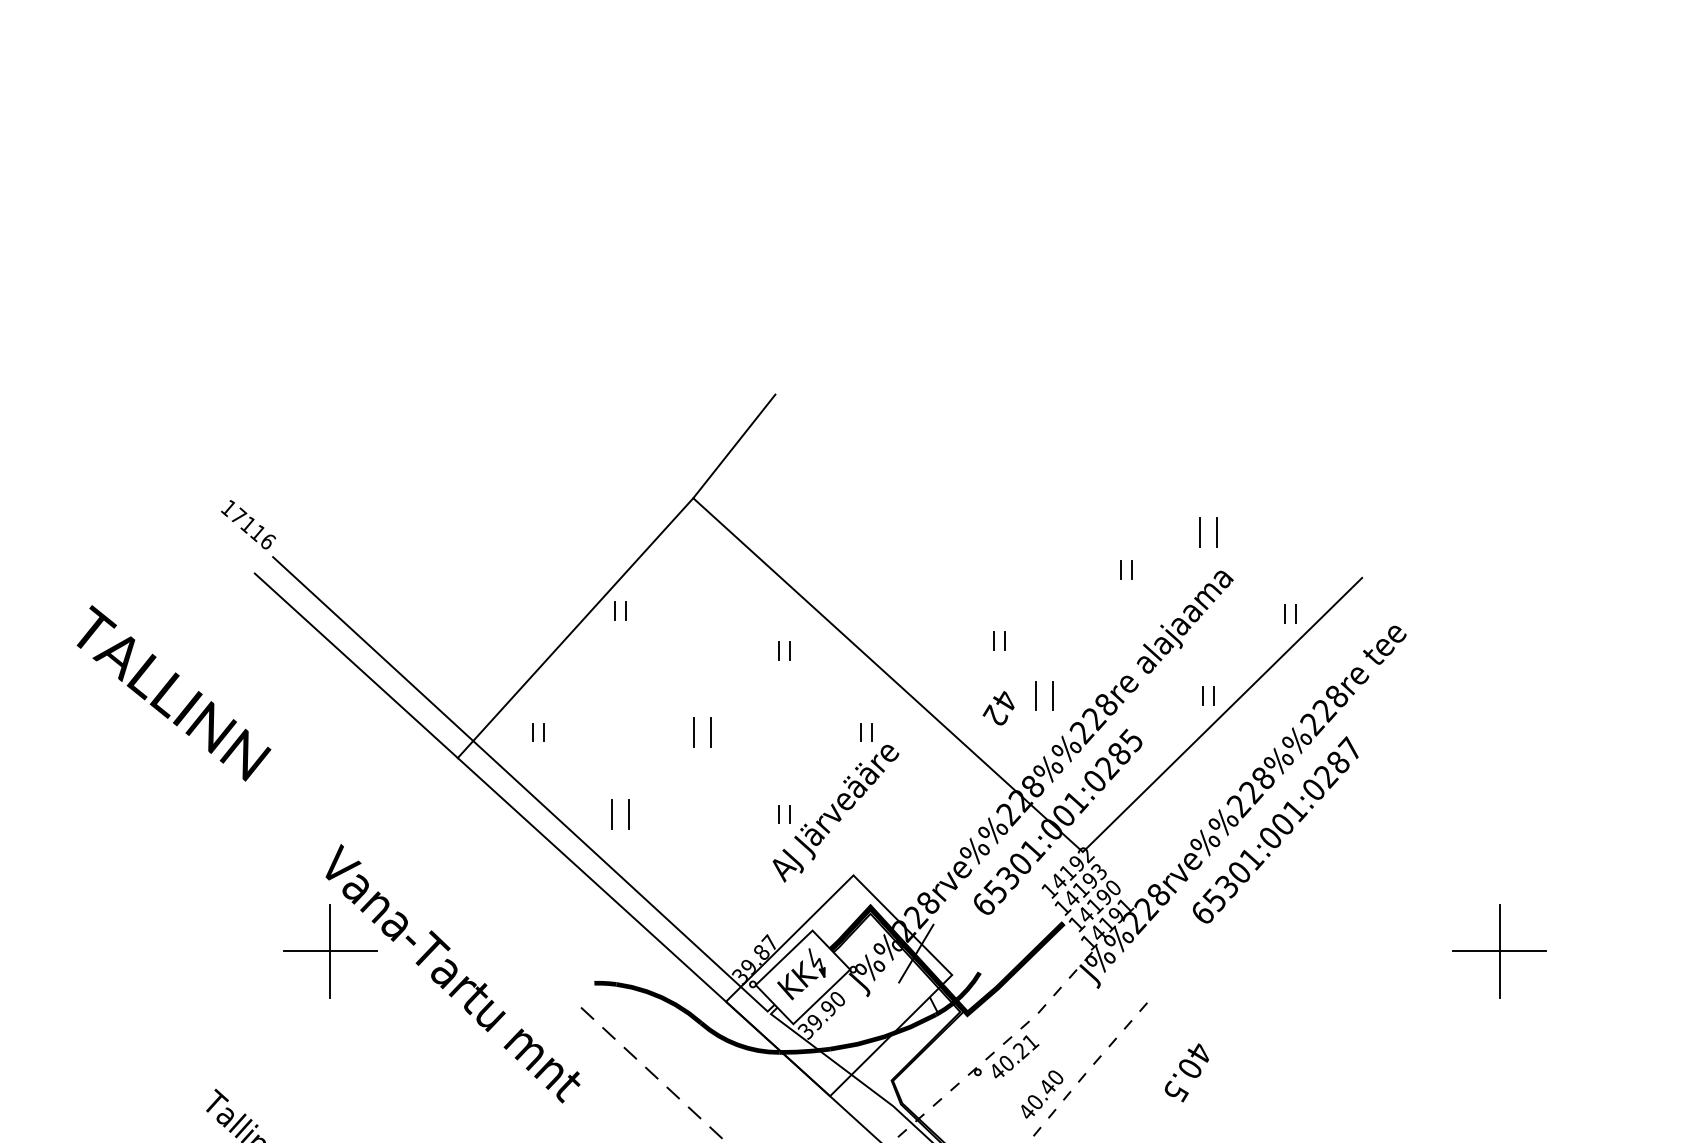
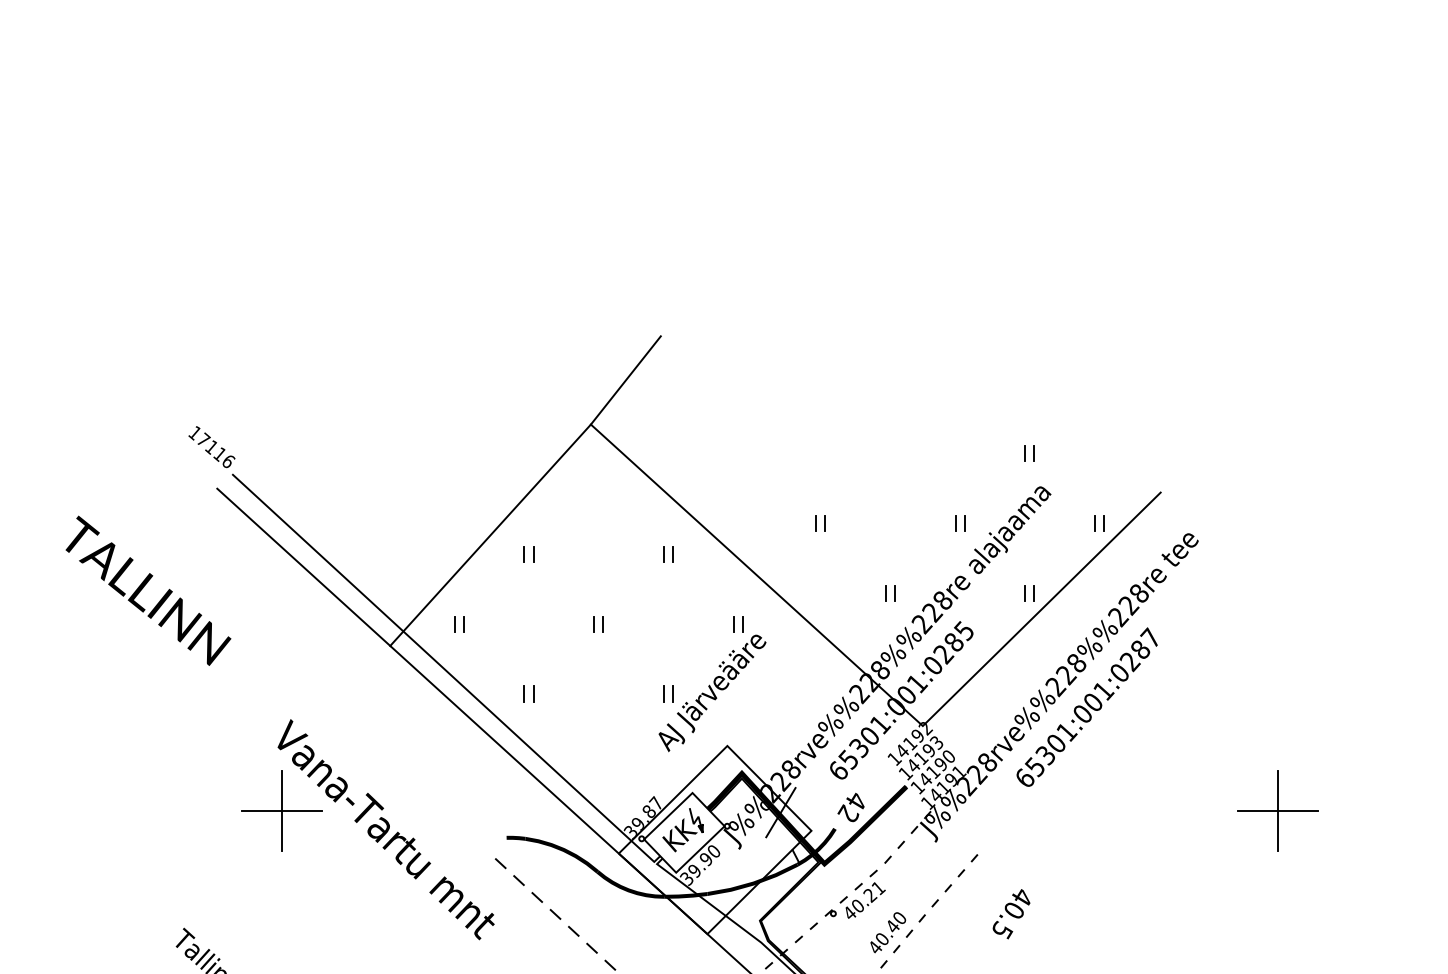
part: (1208, 532) -> (1029, 453), size x0.62
part: (1127, 569) -> (960, 523), moved
part: (620, 610) -> (528, 554), moved
part: (999, 641) -> (820, 523), moved
part: (1044, 696) -> (890, 593), size x0.62
text: (997, 708) -> (850, 807), moved
part: (702, 732) -> (598, 624), size x0.62
part: (620, 813) -> (528, 693), size x0.62

